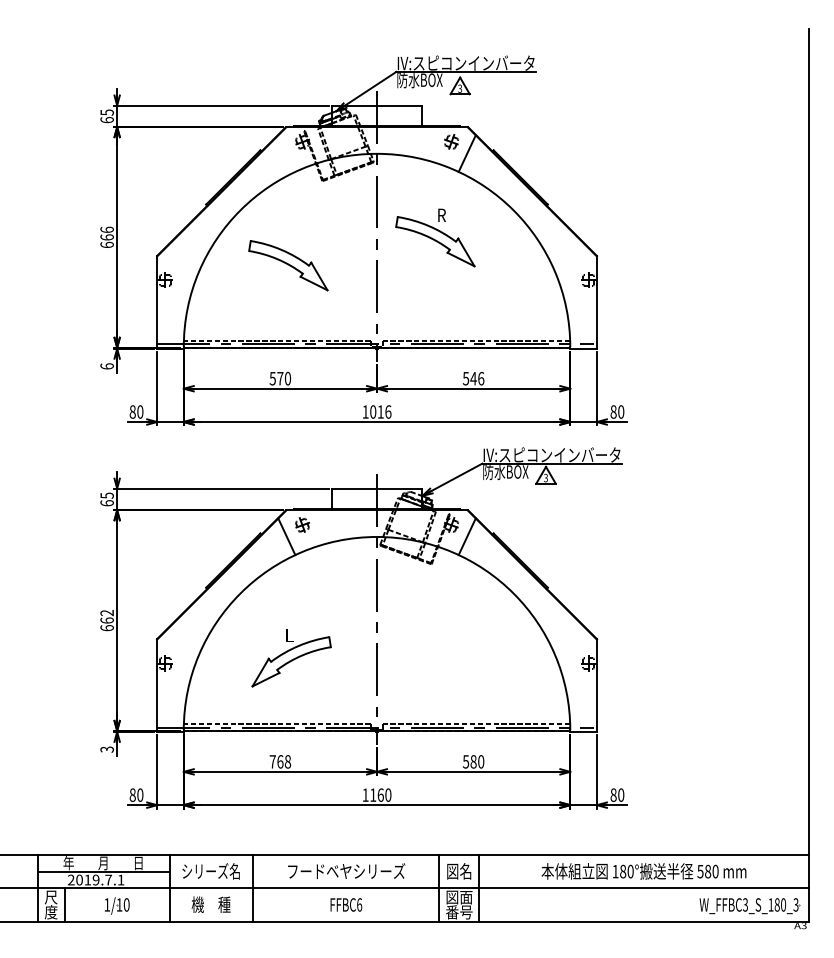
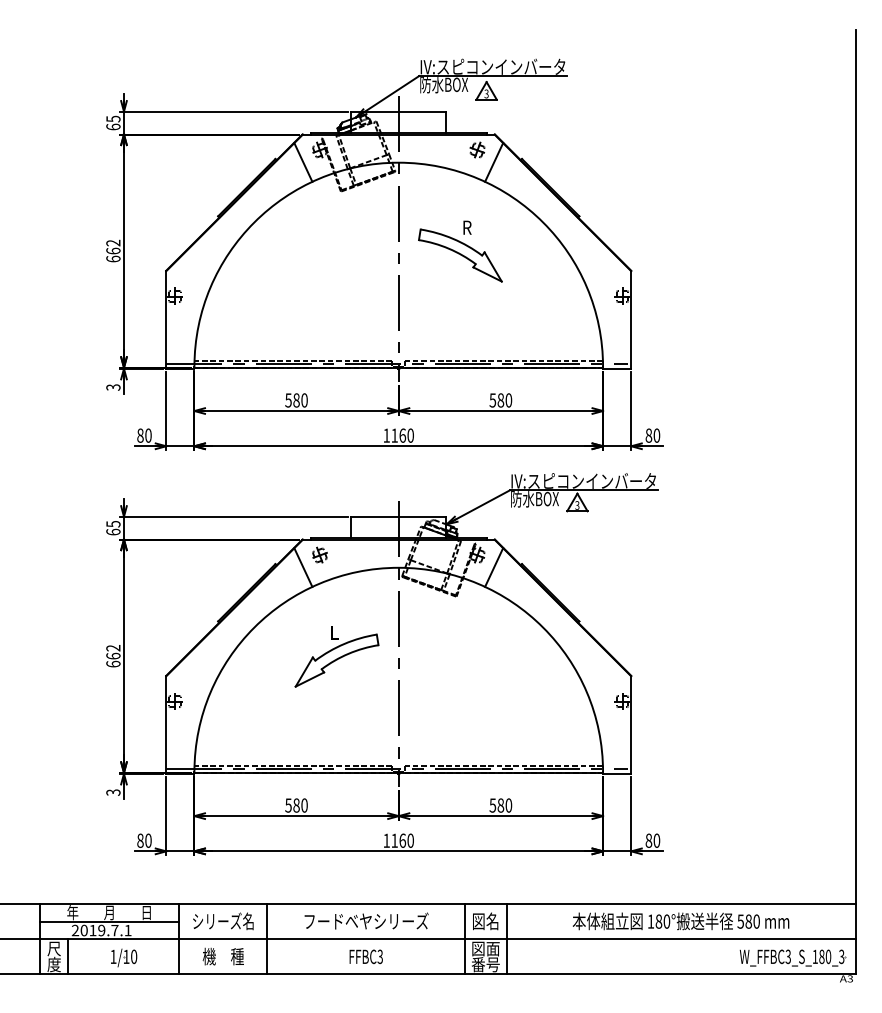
line: (286, 153) -> (303, 162), added
text: (106, 229) -> (112, 242), 666 -> 662
part: (288, 265) -> (305, 280), removed
text: (106, 366) -> (112, 387), 6 -> 3
text: (280, 378) -> (296, 400), 570 -> 580
text: (477, 378) -> (504, 400), 546 -> 580
text: (380, 411) -> (402, 435), 1016 -> 1160
part: (291, 658) -> (336, 657), moved
text: (280, 761) -> (296, 805), 768 -> 580
text: (359, 904) -> (380, 956), FFBC6 -> FFBC3

